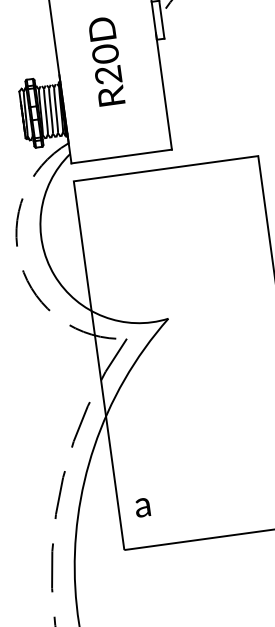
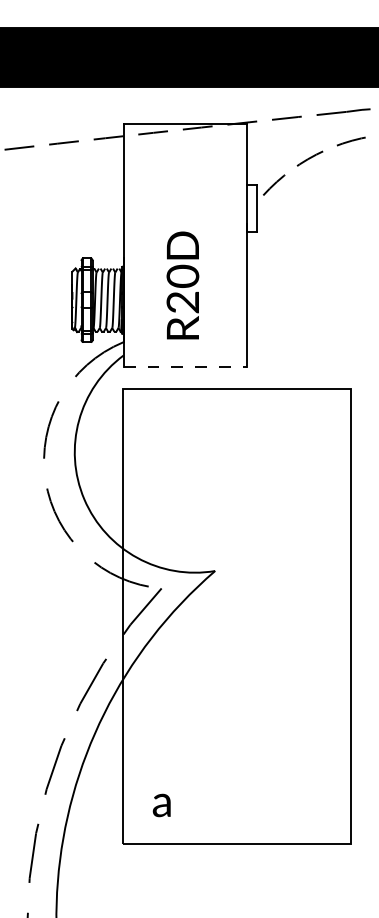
text: (106, 61) -> (182, 285), moved
line: (121, 156) -> (185, 367), solid -> dashed
text: (142, 507) -> (161, 805), moved

